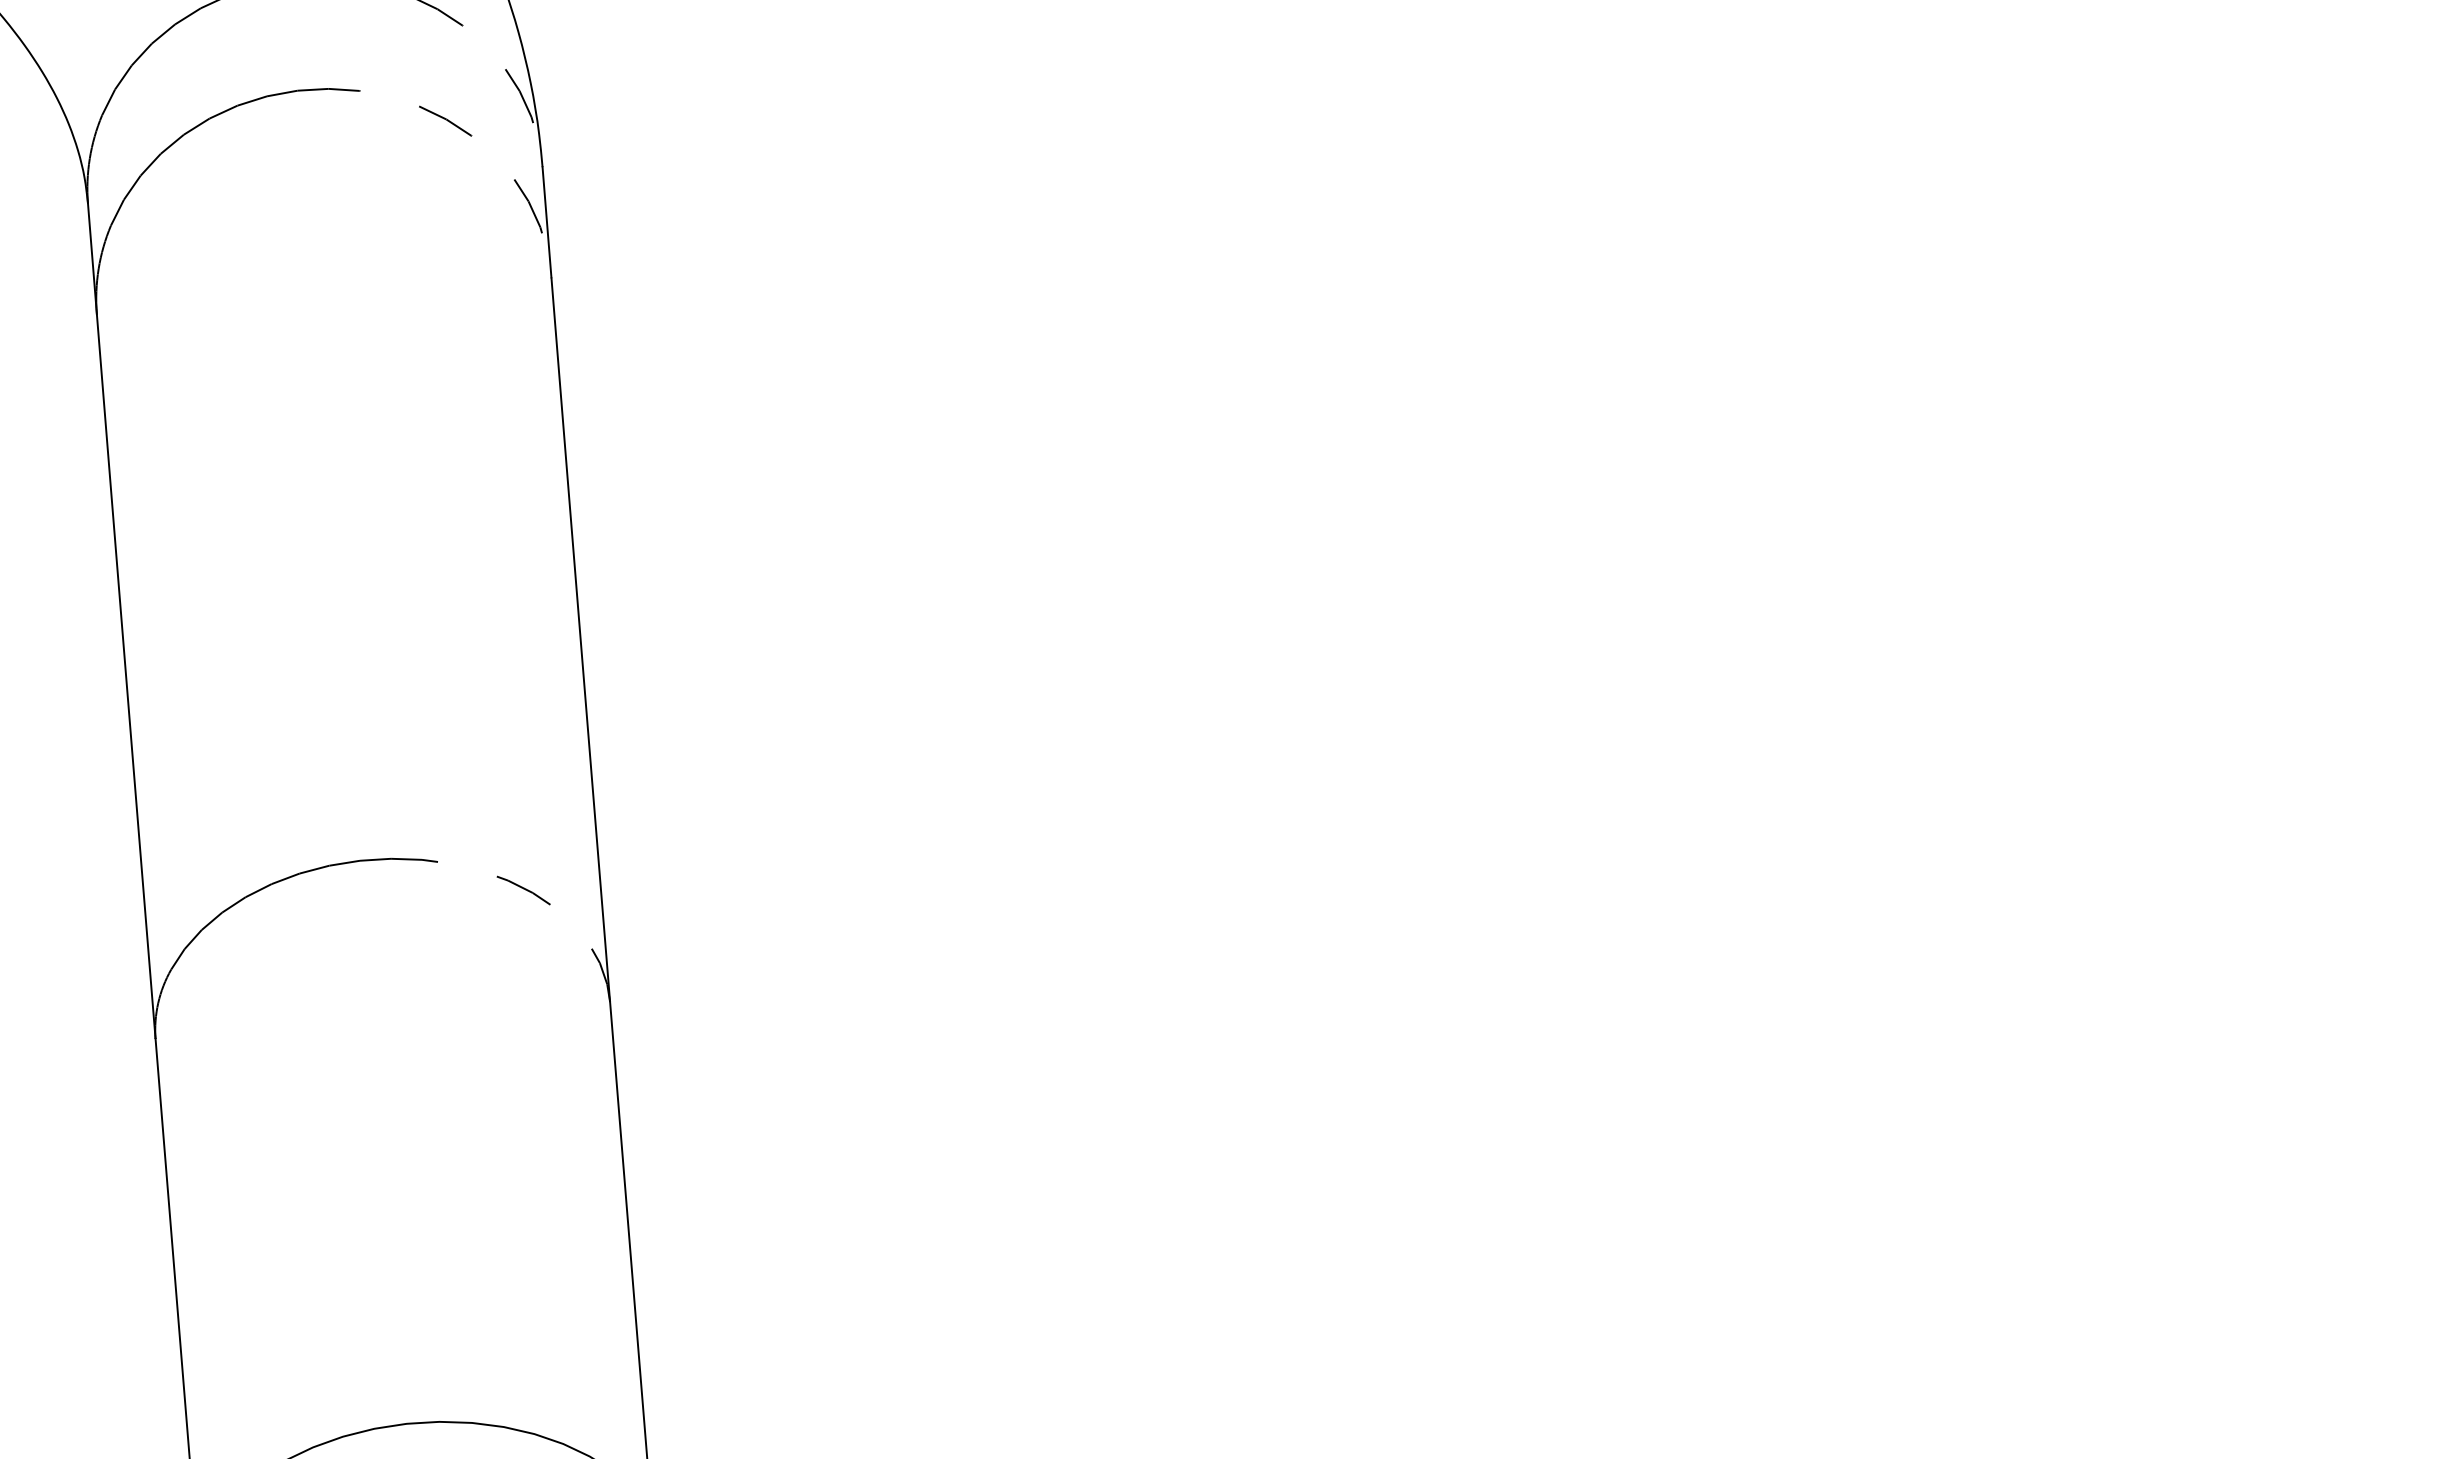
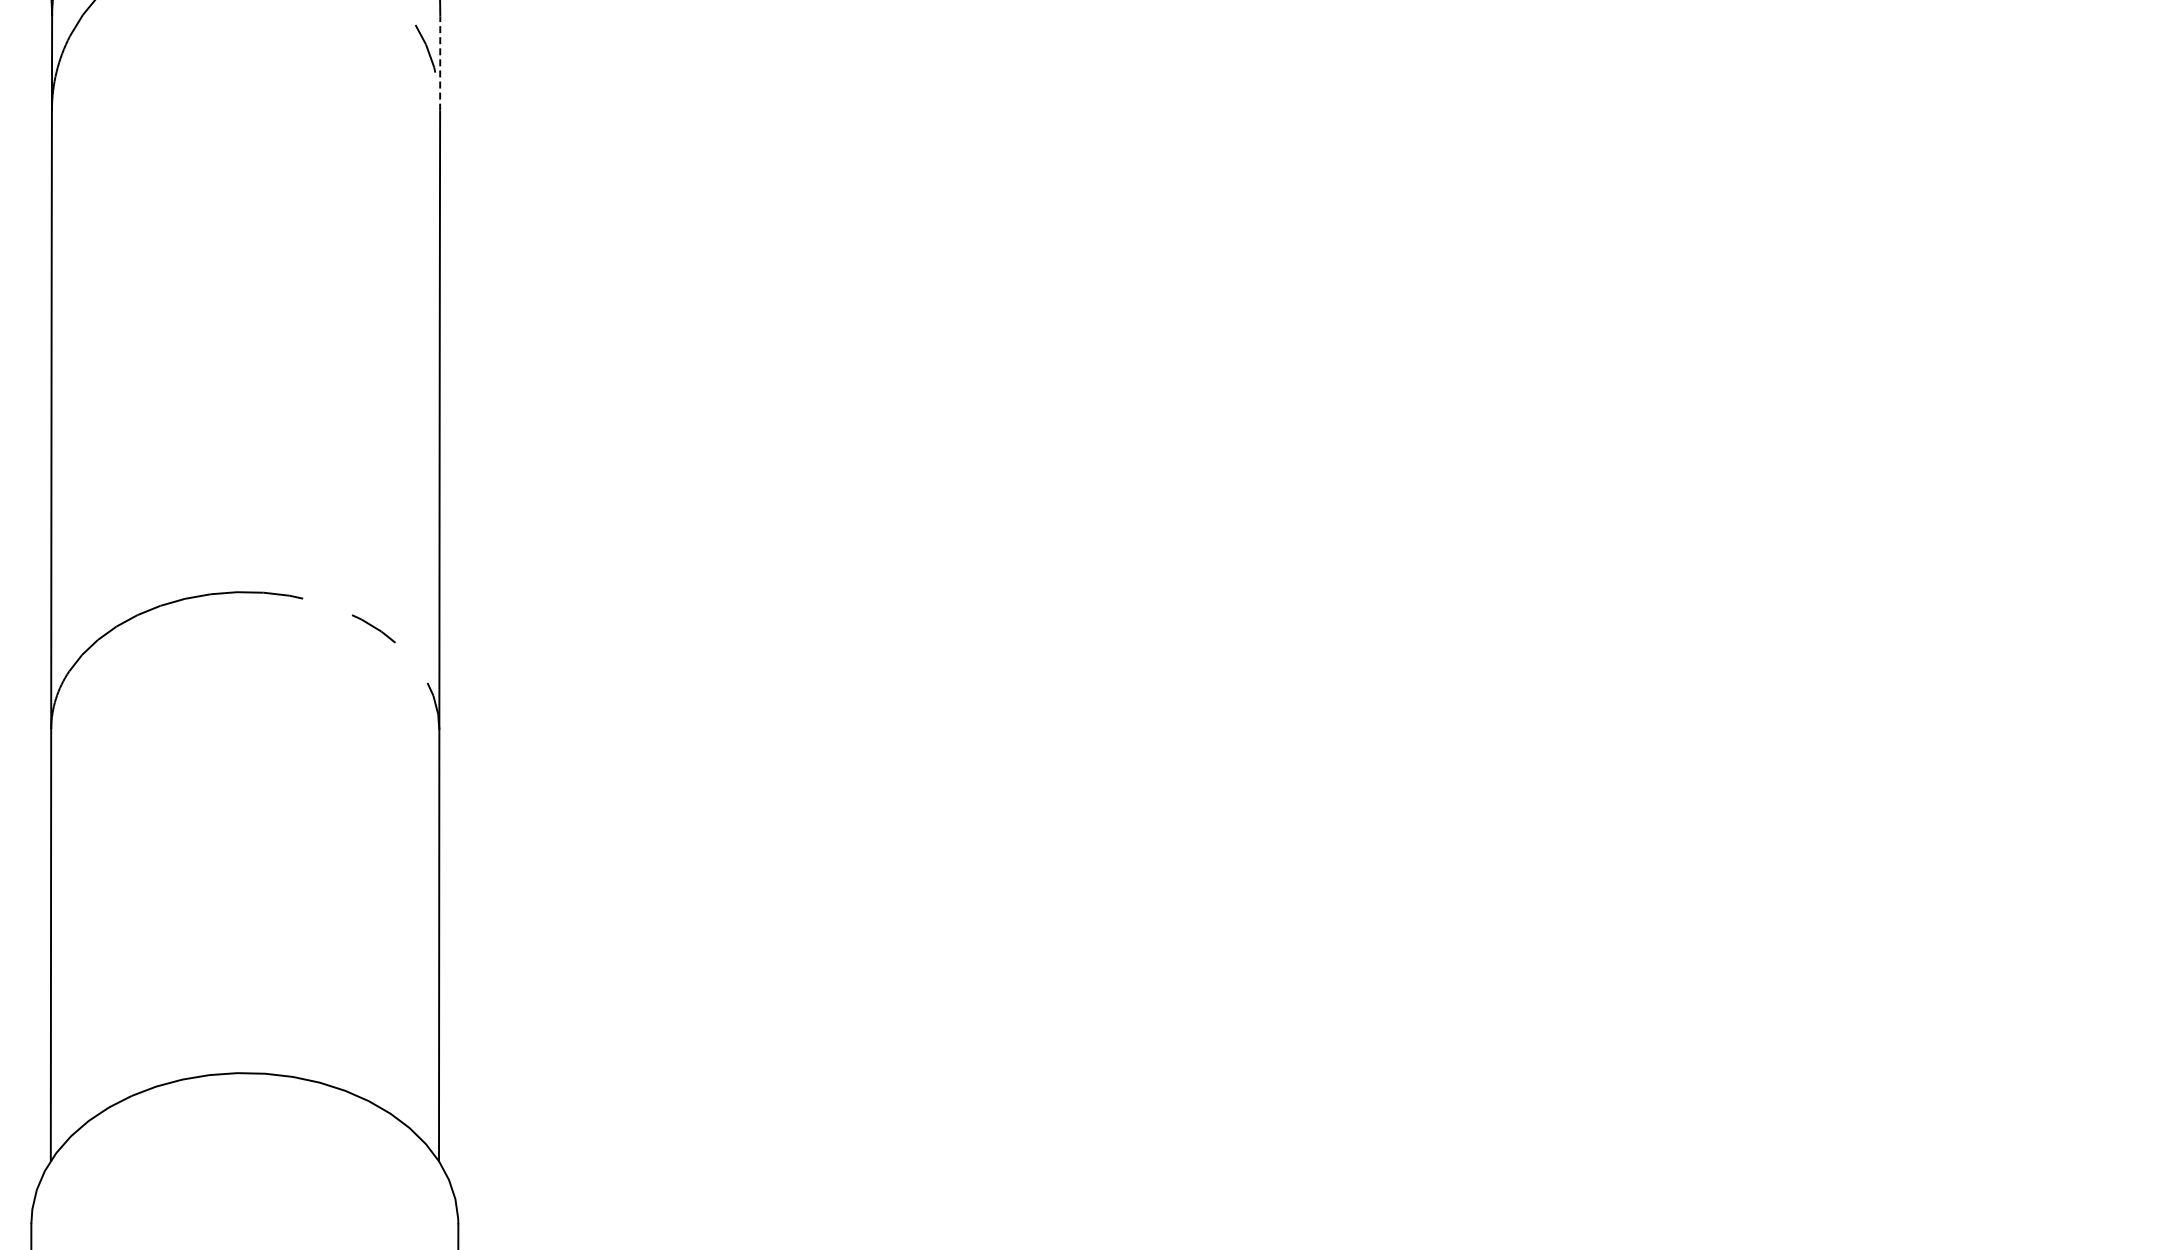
line: (547, 222) -> (440, 63), solid -> dashed

